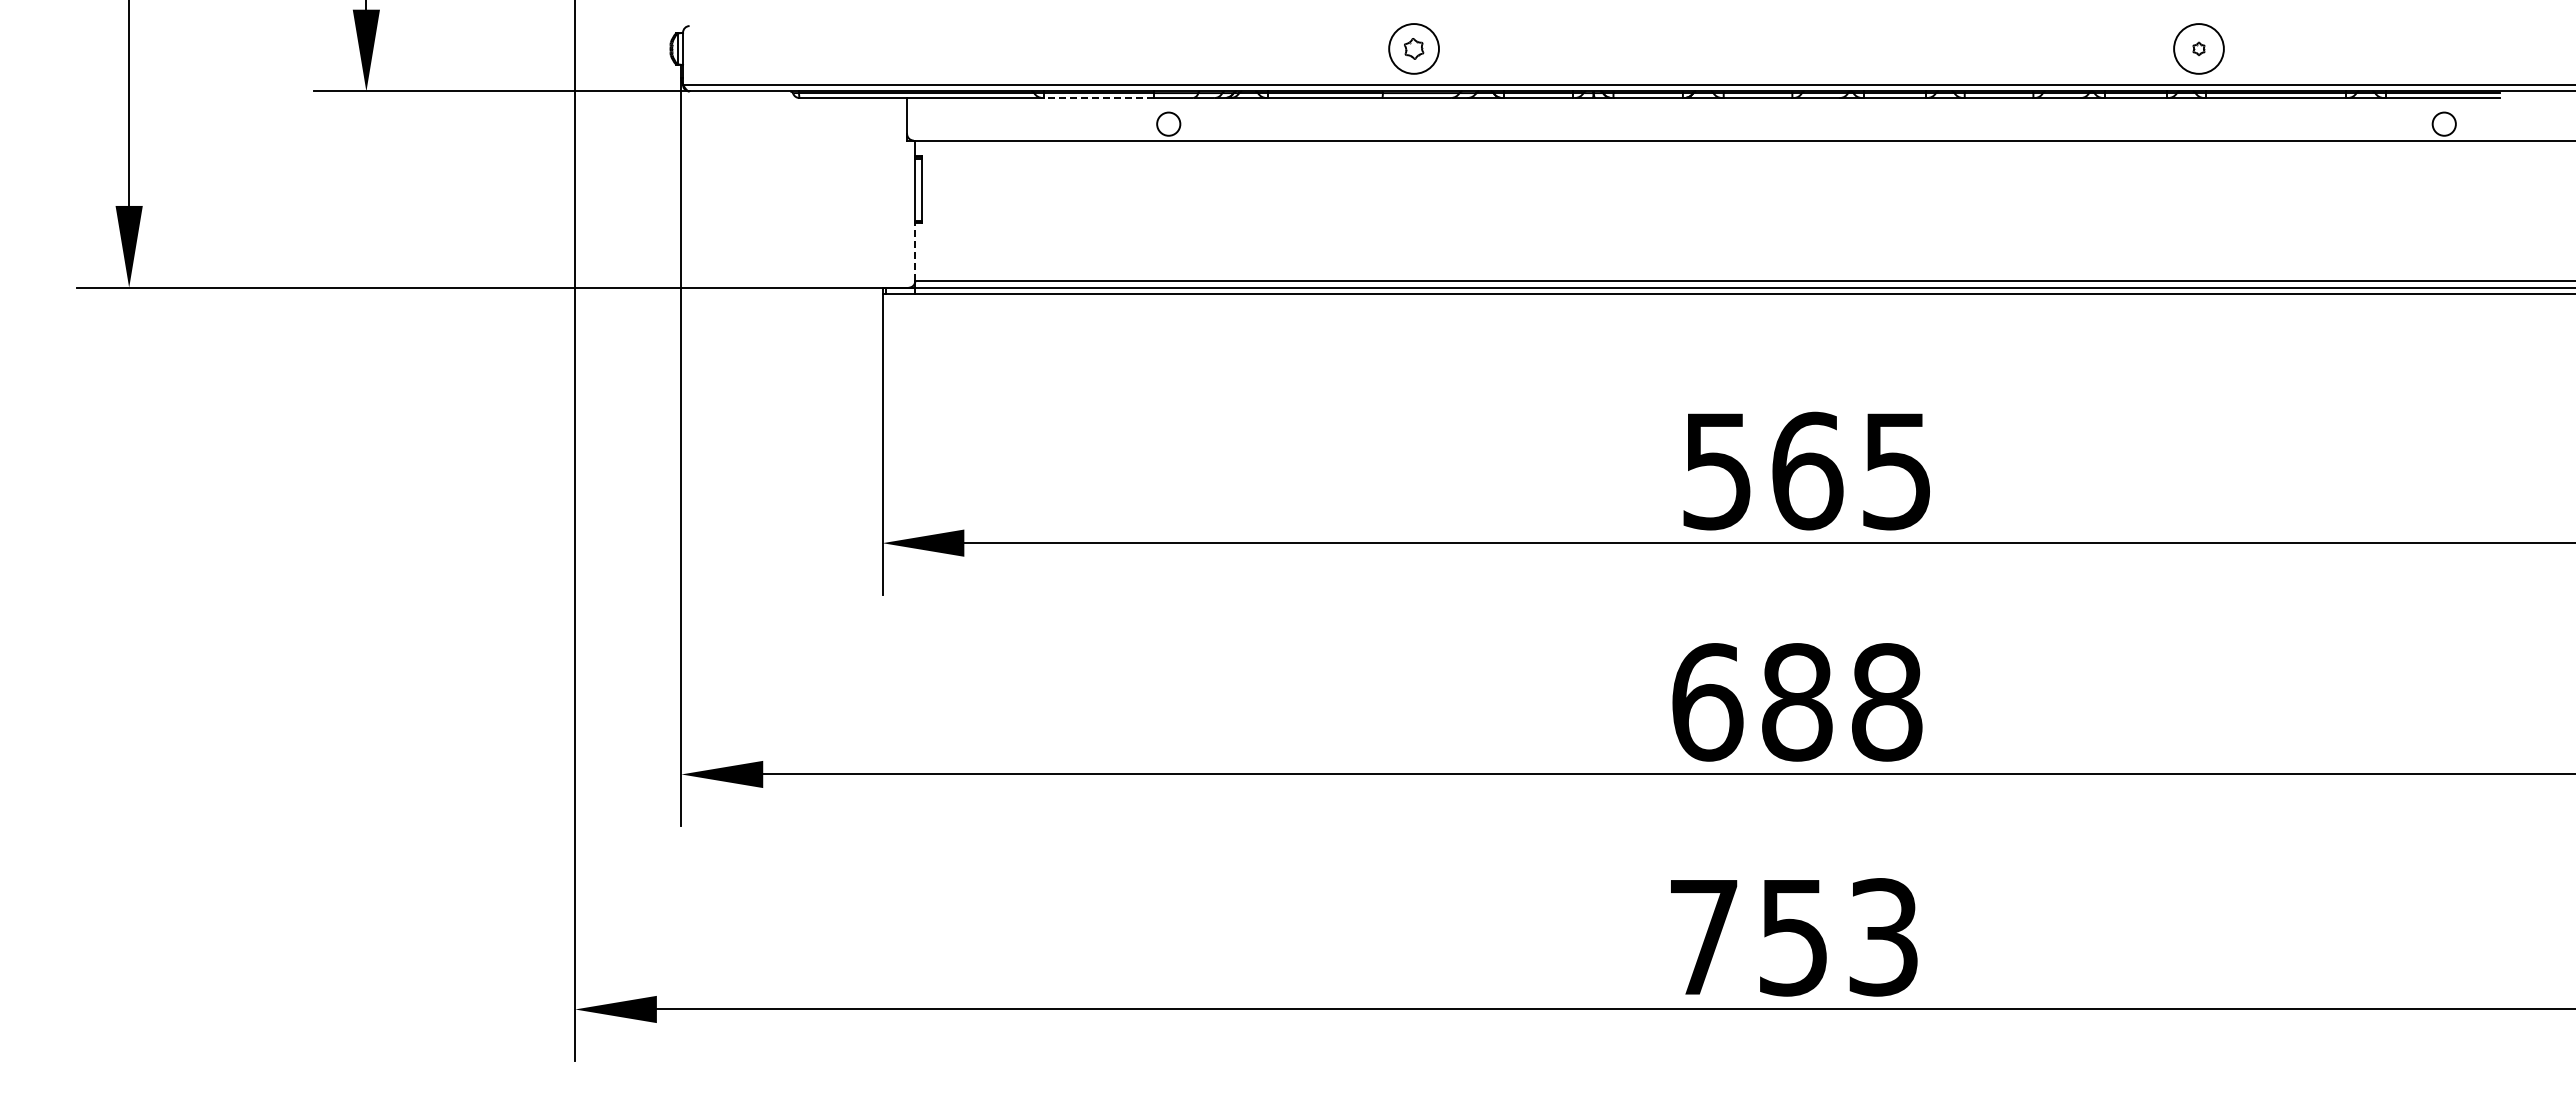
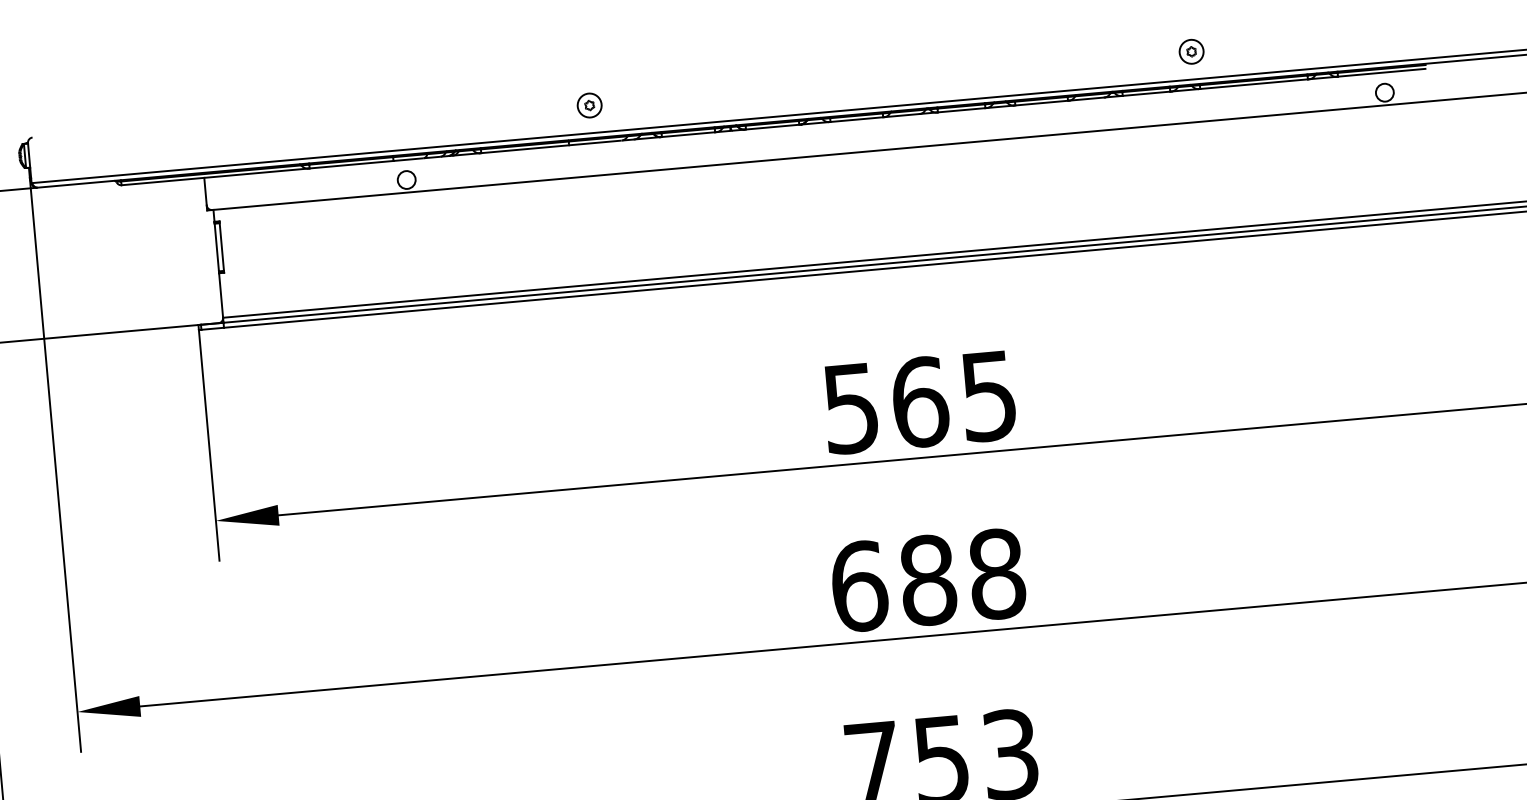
part: (1413, 48) -> (589, 105), size x0.62
circle: (2198, 48) -> (1191, 51), size x0.62
line: (1099, 98) -> (351, 165), dashed -> solid
line: (915, 251) -> (221, 294), dashed -> solid

